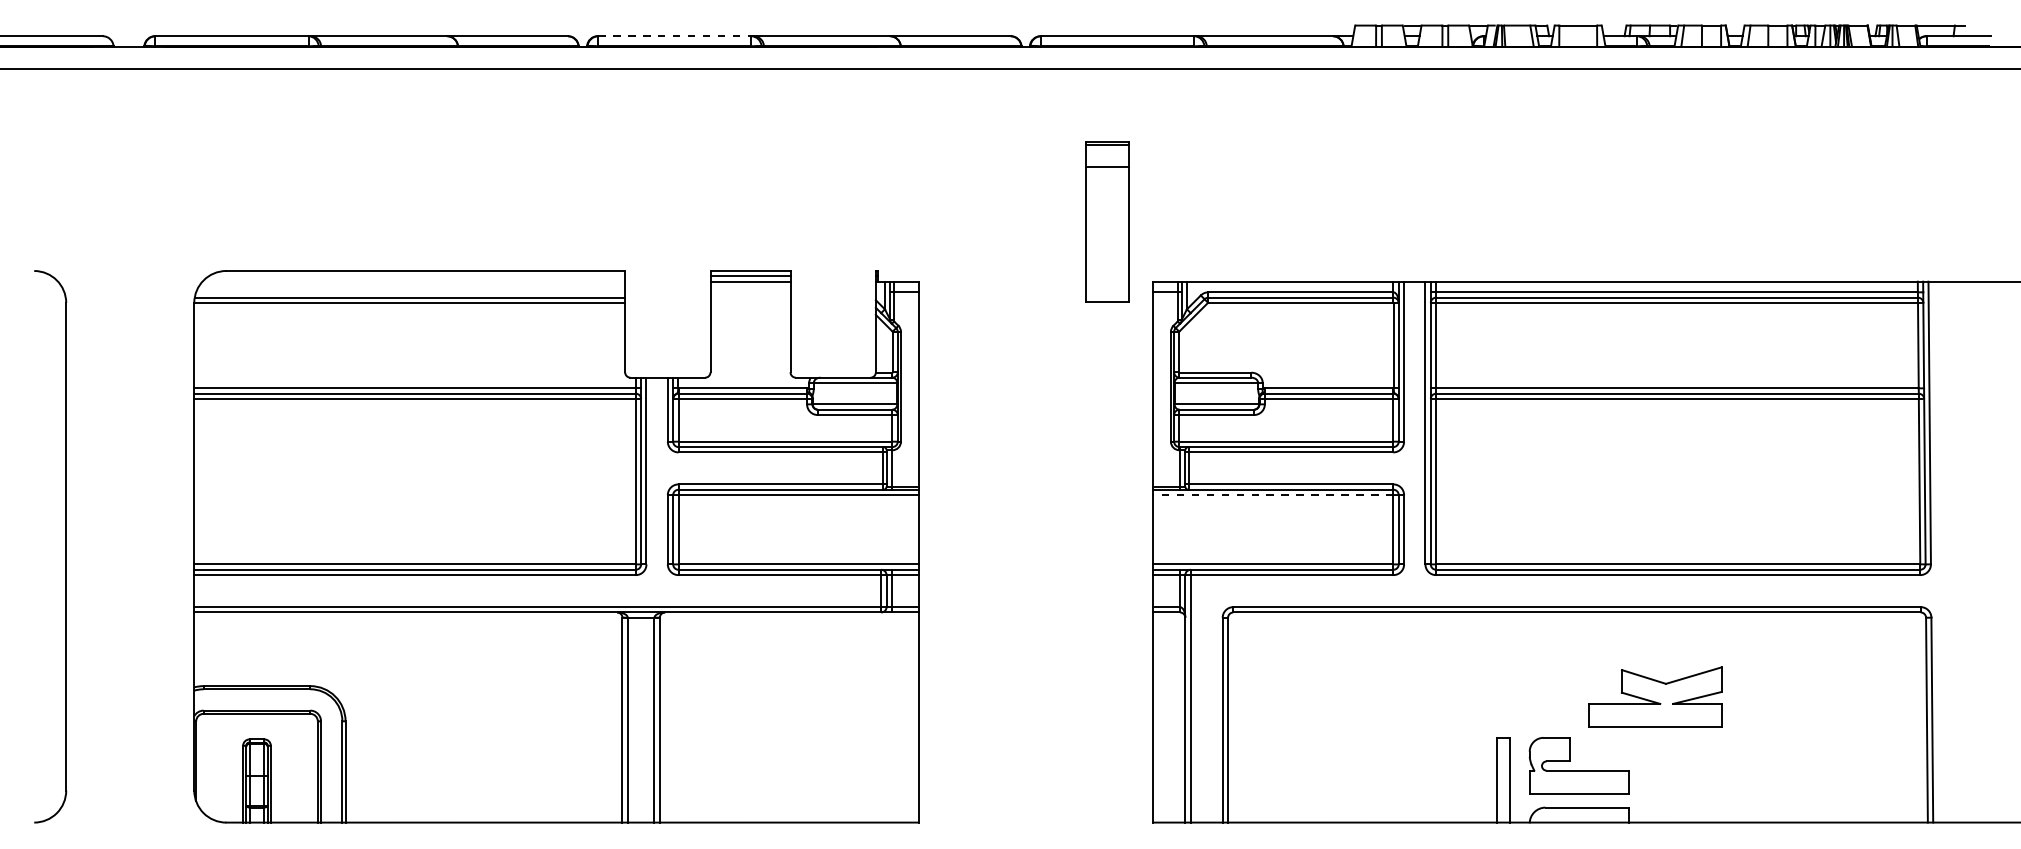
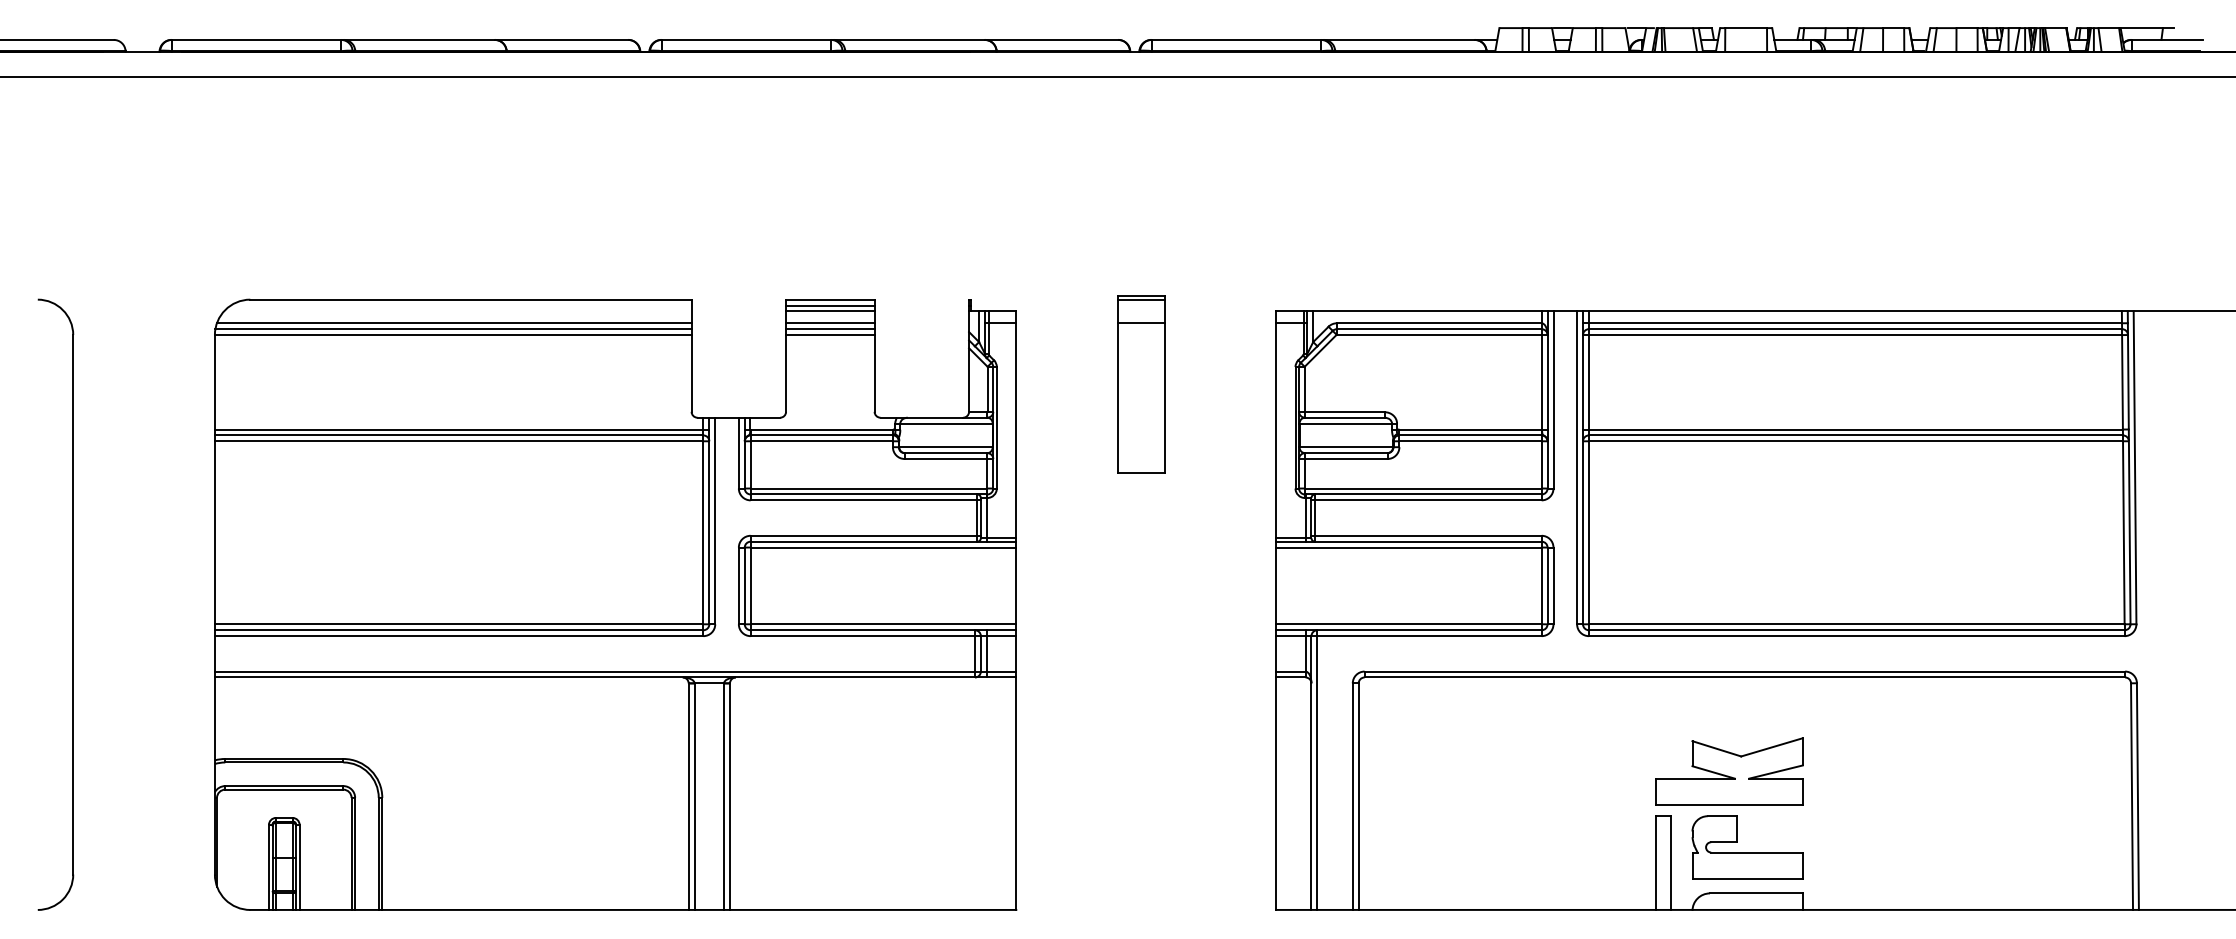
line: (674, 35) -> (746, 39), dashed -> solid
part: (1107, 222) -> (1141, 384), moved
line: (409, 292) -> (453, 323), added
line: (750, 292) -> (830, 323), added
line: (750, 297) -> (830, 329), added
line: (750, 302) -> (830, 334), added
line: (1273, 494) -> (1408, 547), dashed -> solid
part: (1655, 697) -> (1729, 771), moved

